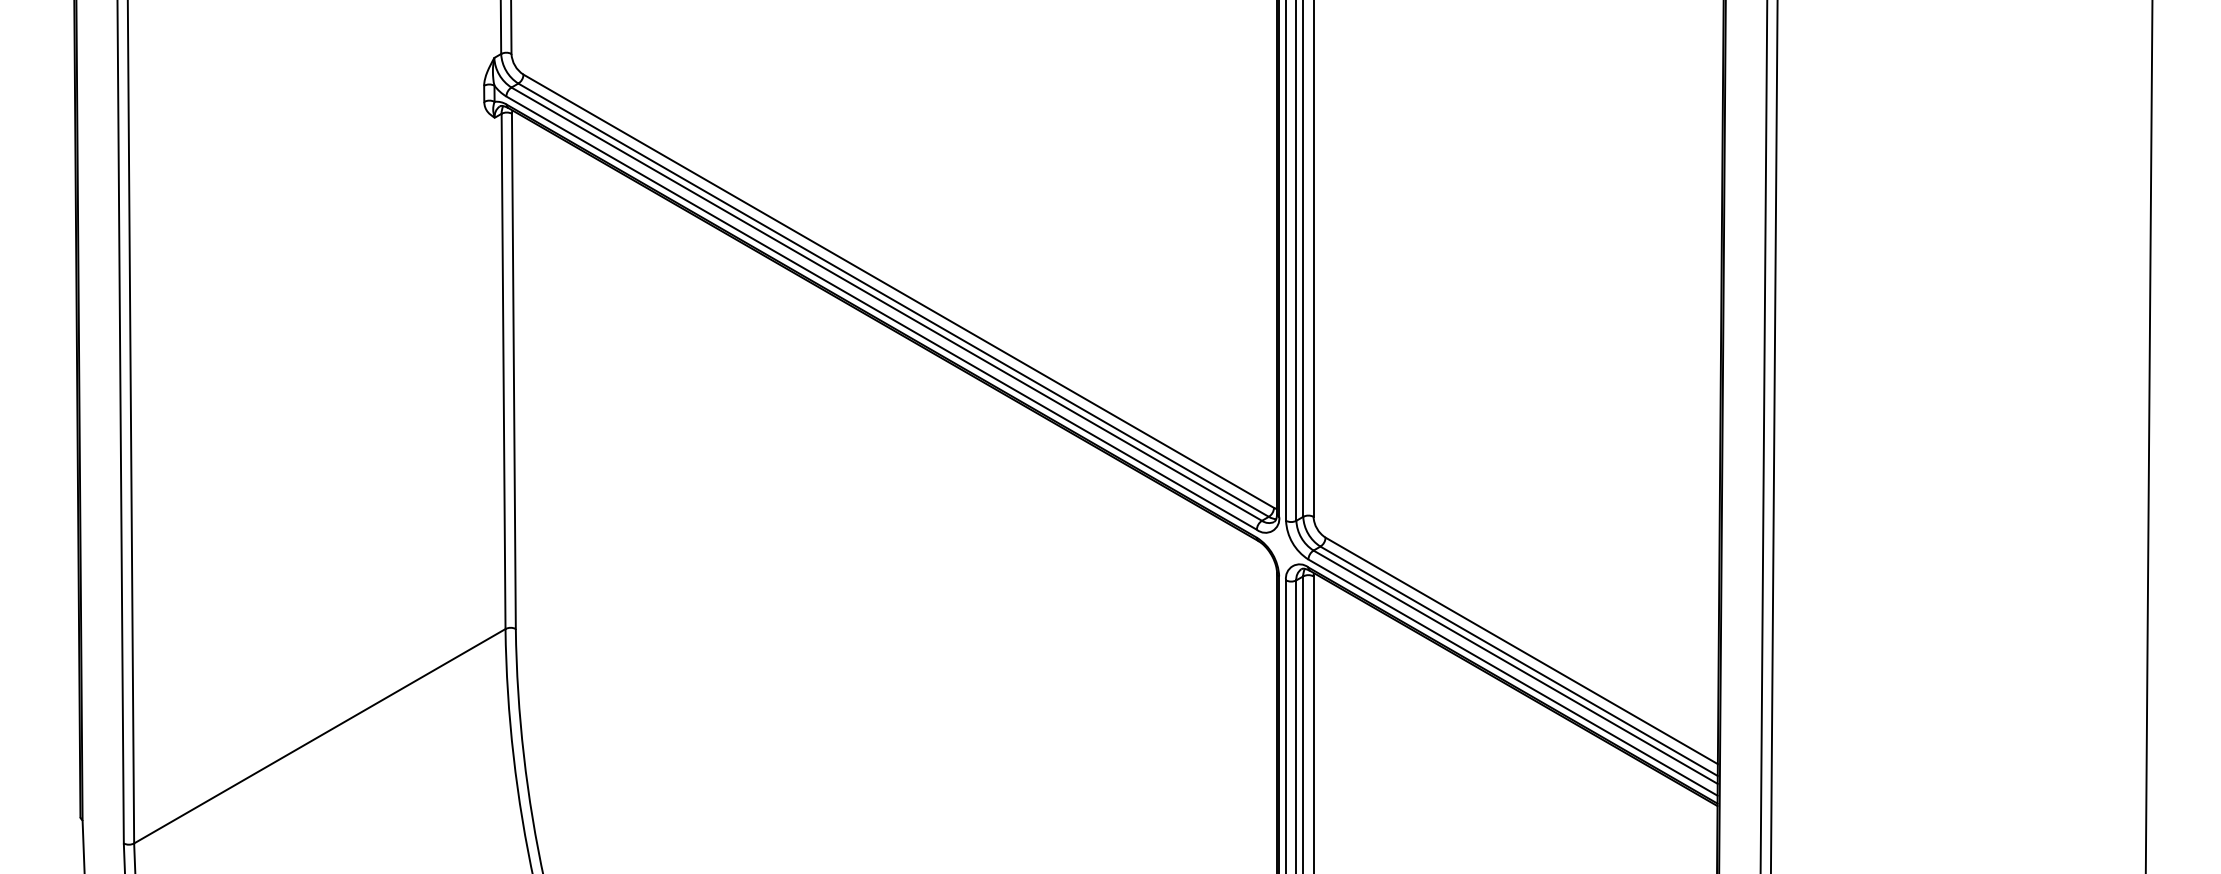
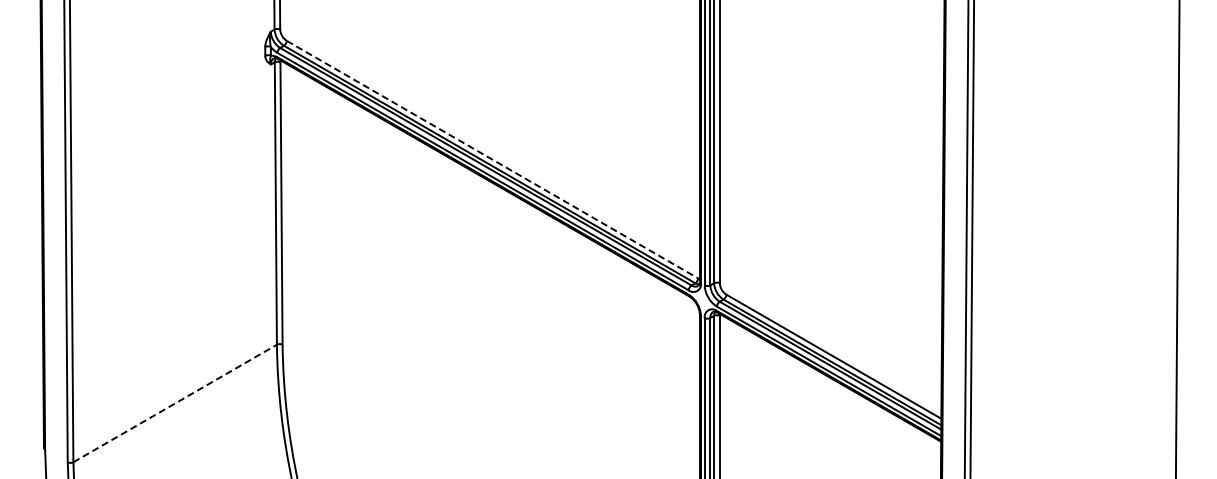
line: (898, 291) -> (492, 159), solid -> dashed
line: (320, 736) -> (175, 403), solid -> dashed

